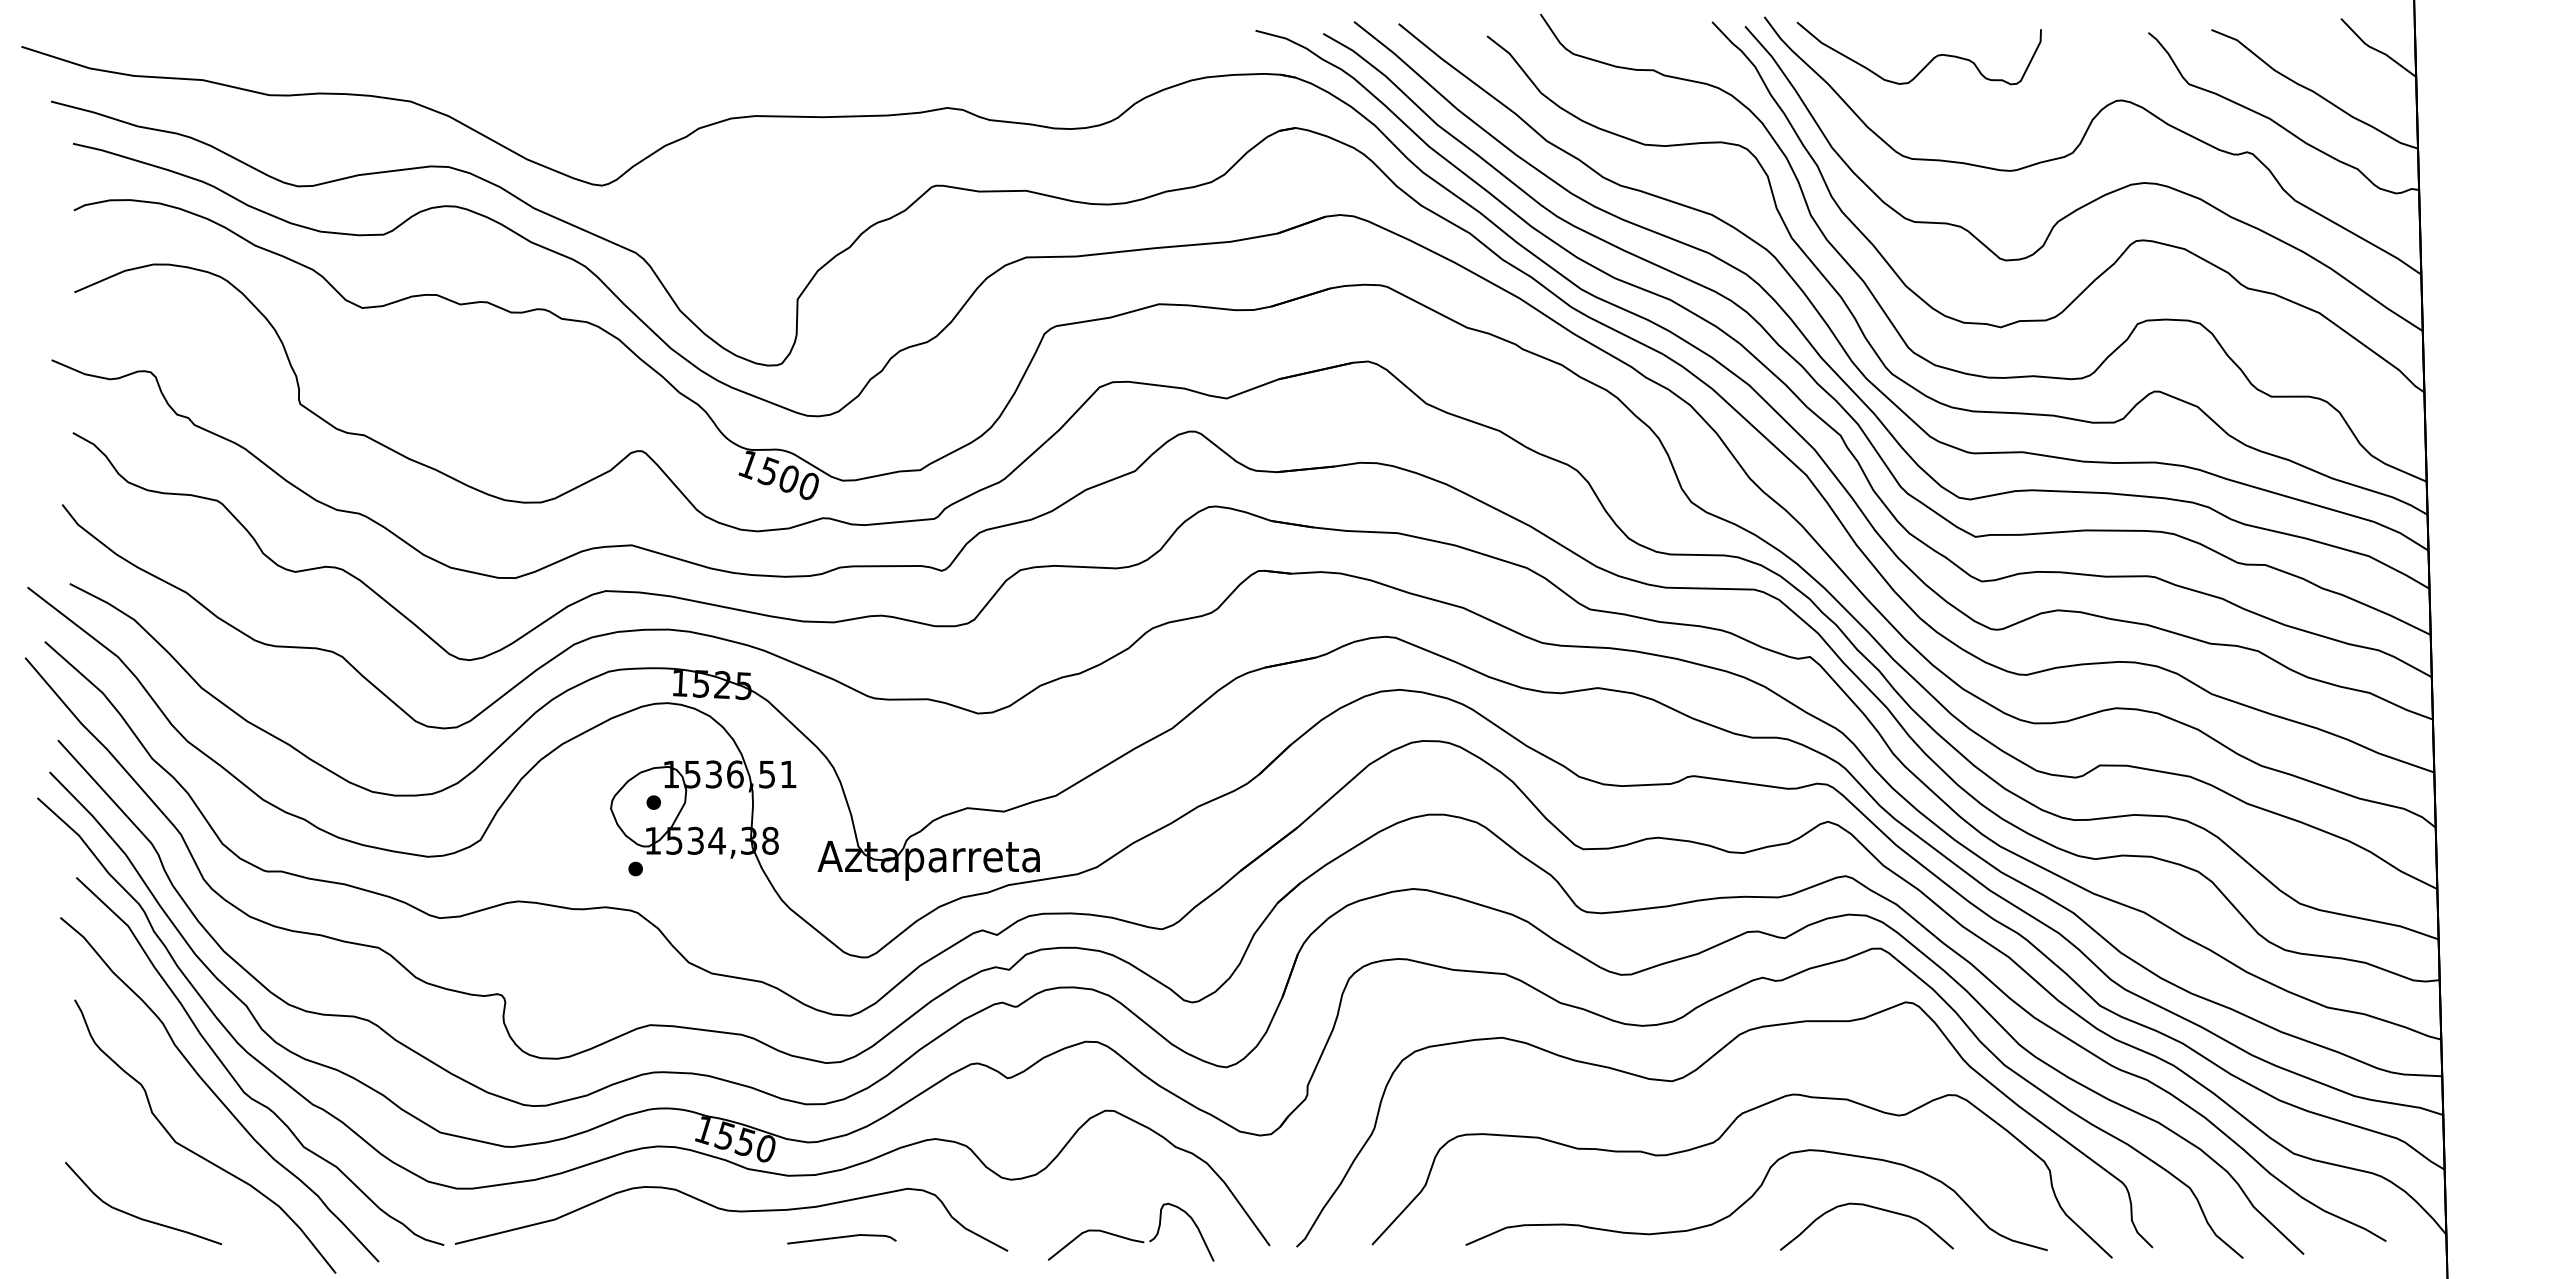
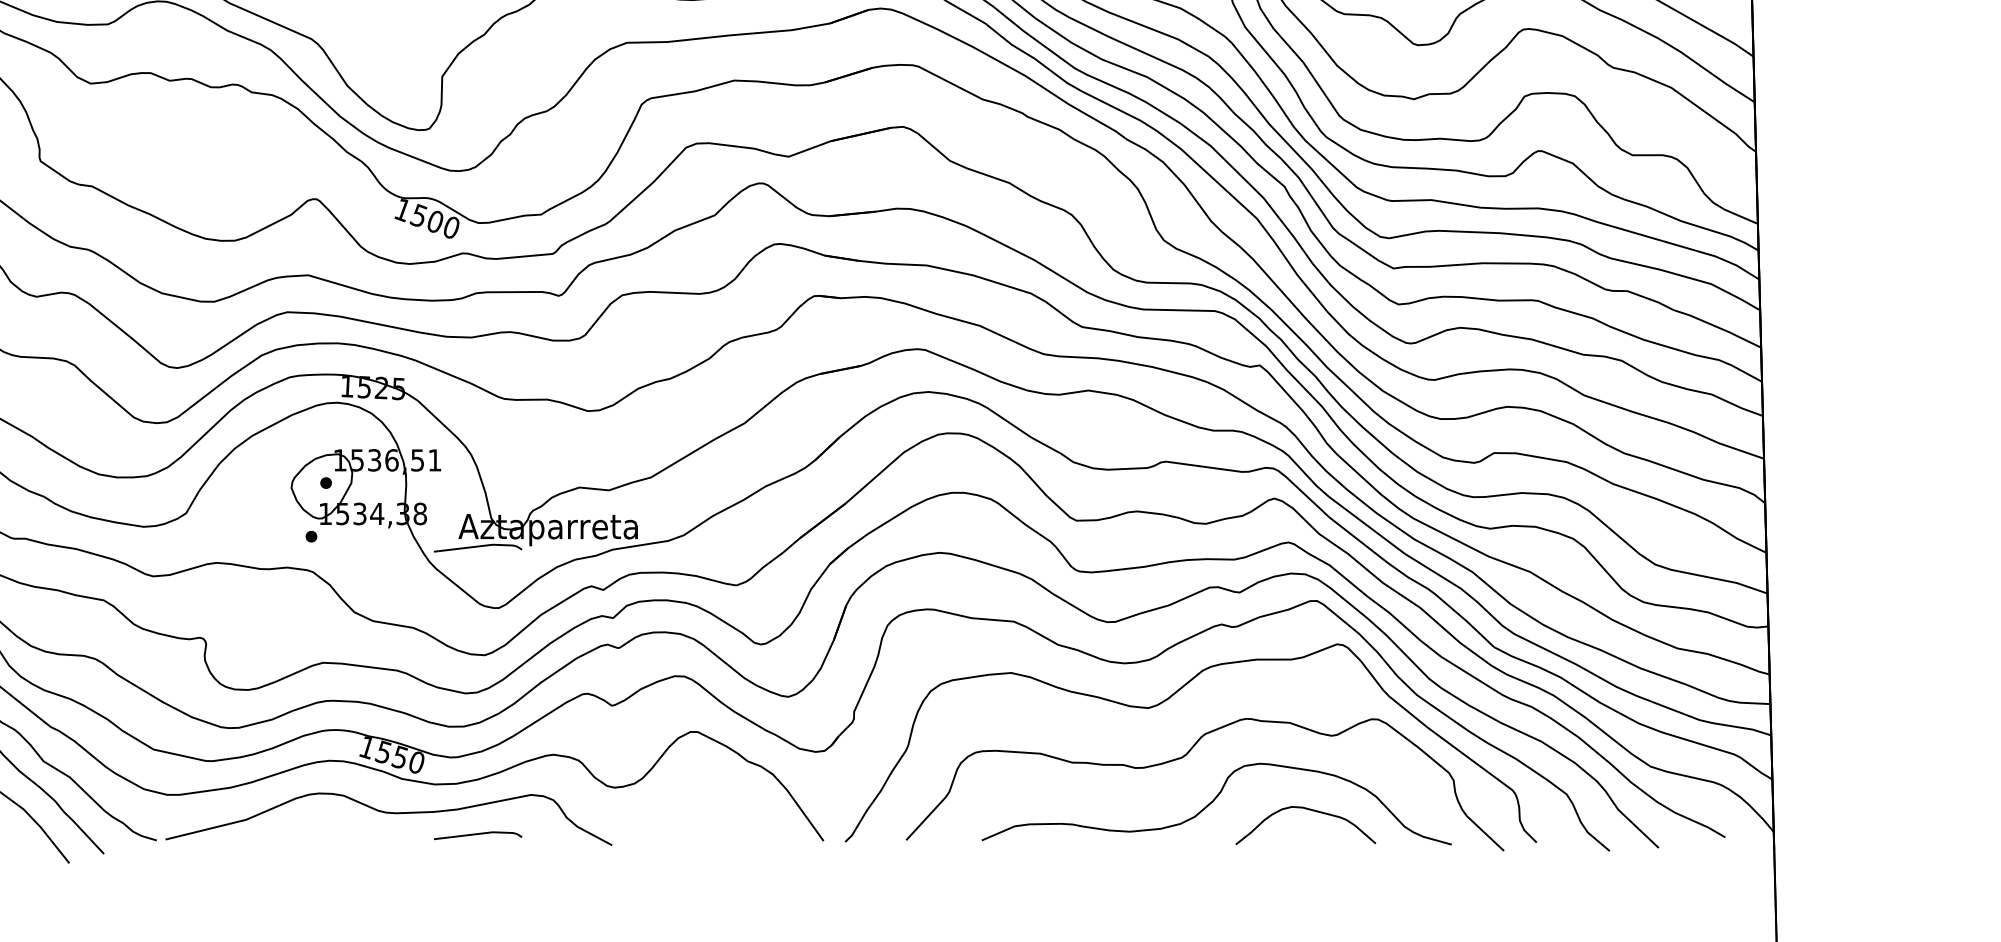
line: (841, 882) -> (477, 547), added
part: (1127, 1237) -> (708, 834), removed

